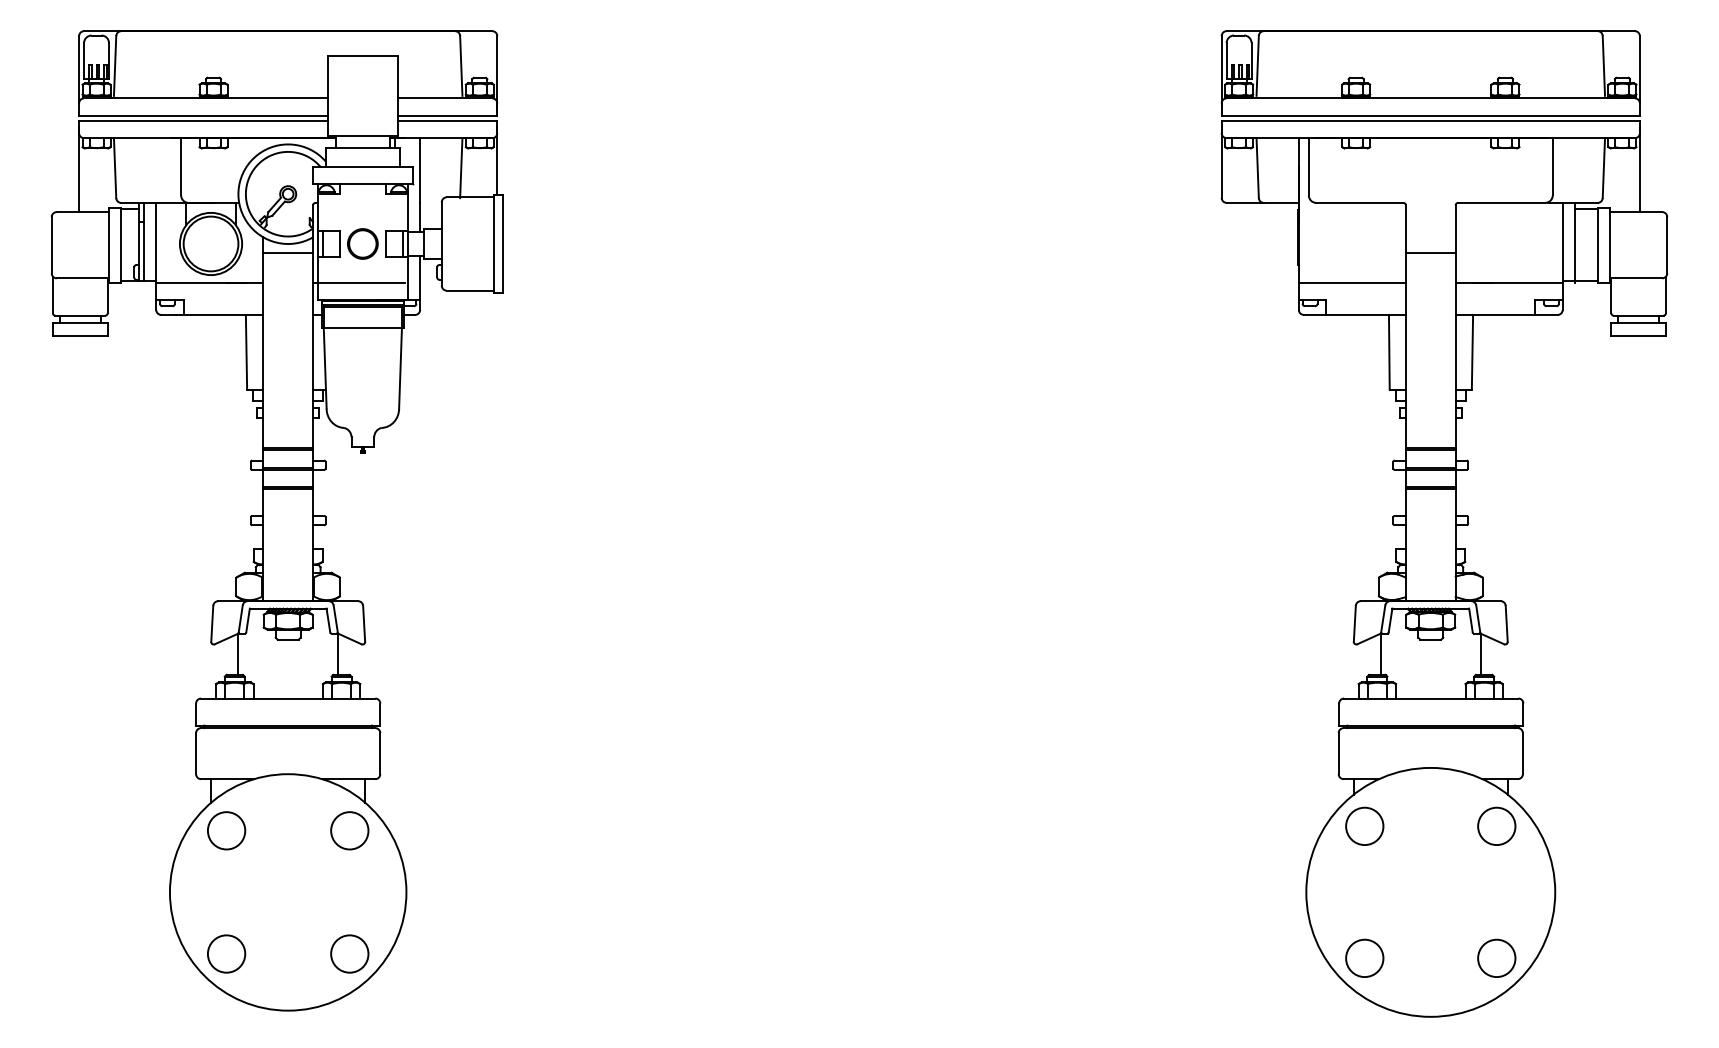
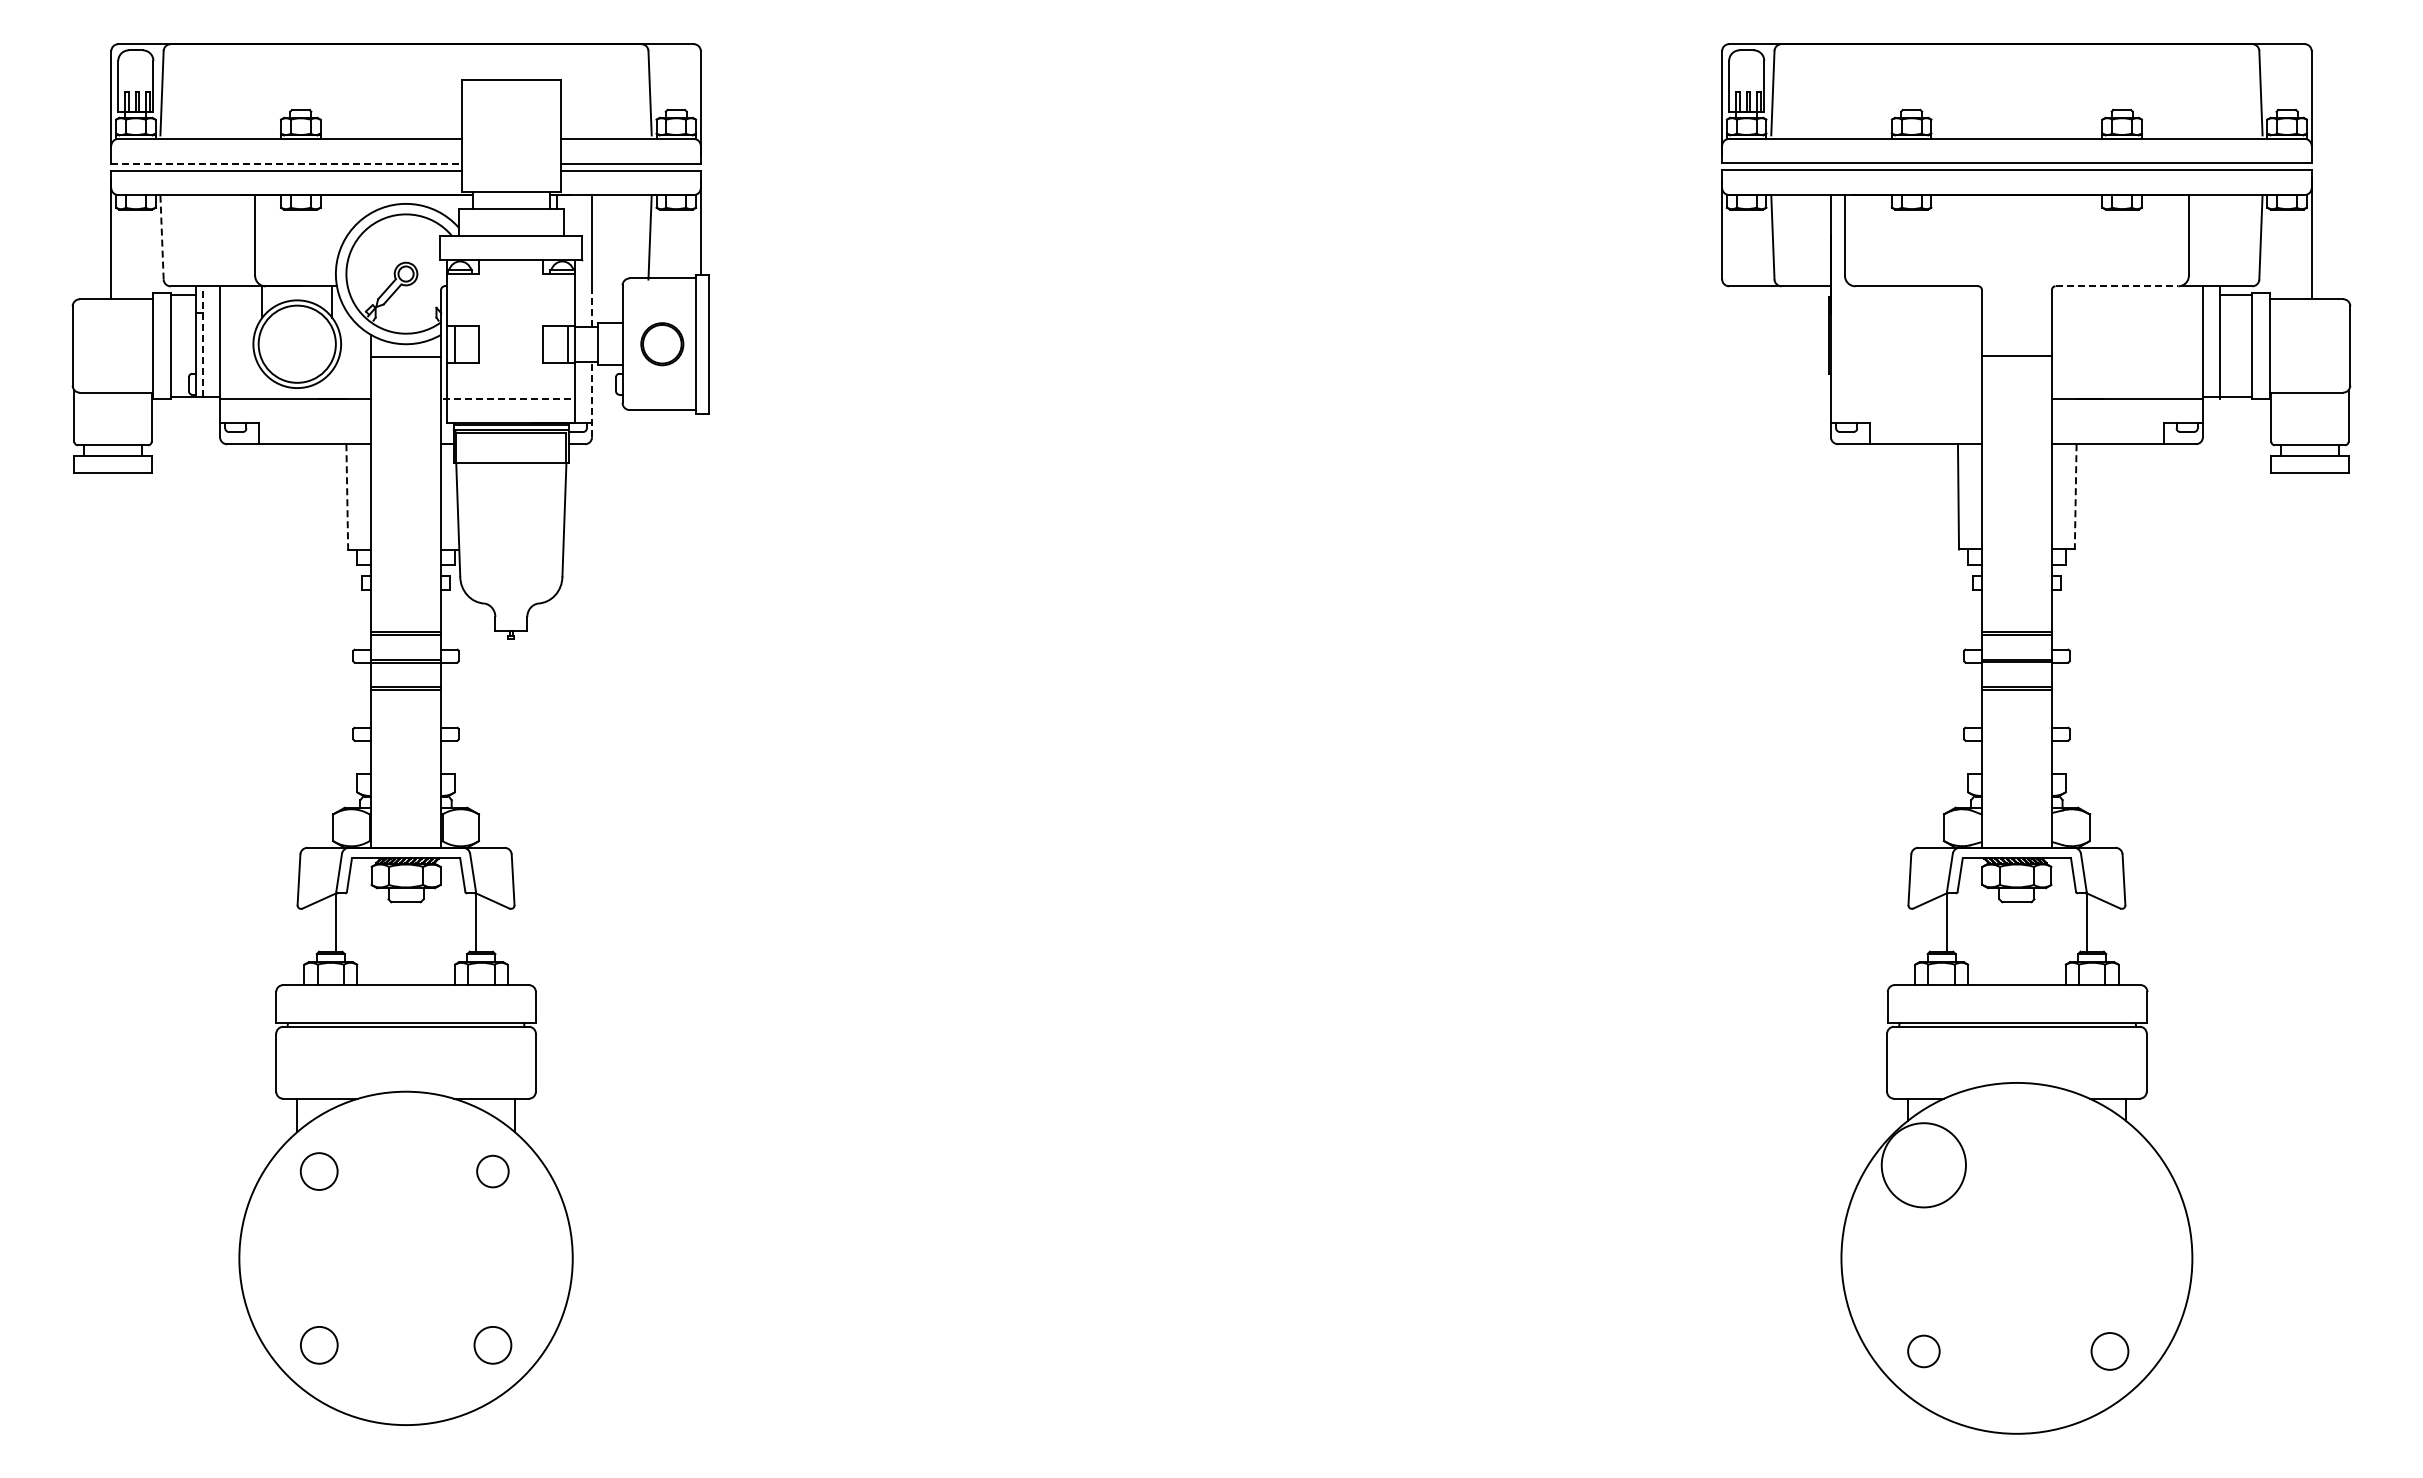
line: (204, 115) -> (287, 163), solid -> dashed
line: (115, 167) -> (162, 236), solid -> dashed
line: (1502, 203) -> (2117, 286), solid -> dashed
line: (420, 217) -> (592, 306), solid -> dashed
line: (143, 242) -> (202, 341), solid -> dashed
part: (362, 244) -> (662, 344), moved
line: (359, 282) -> (506, 398), solid -> dashed
line: (1351, 282) -> (1905, 398), removed
line: (420, 283) -> (592, 399), solid -> dashed
line: (246, 351) -> (347, 496), solid -> dashed
line: (1472, 351) -> (2075, 496), solid -> dashed
circle: (1364, 826) -> (1923, 1165), size x1.6
circle: (1496, 826) -> (2109, 1165), removed
circle: (226, 830) -> (318, 1171), size x0.7
circle: (349, 830) -> (492, 1171), size x0.6
circle: (226, 954) -> (319, 1345), size x0.7
circle: (349, 954) -> (492, 1345), size x0.7
circle: (1364, 958) -> (1923, 1351), size x0.6
circle: (1496, 958) -> (2109, 1351), size x0.7

